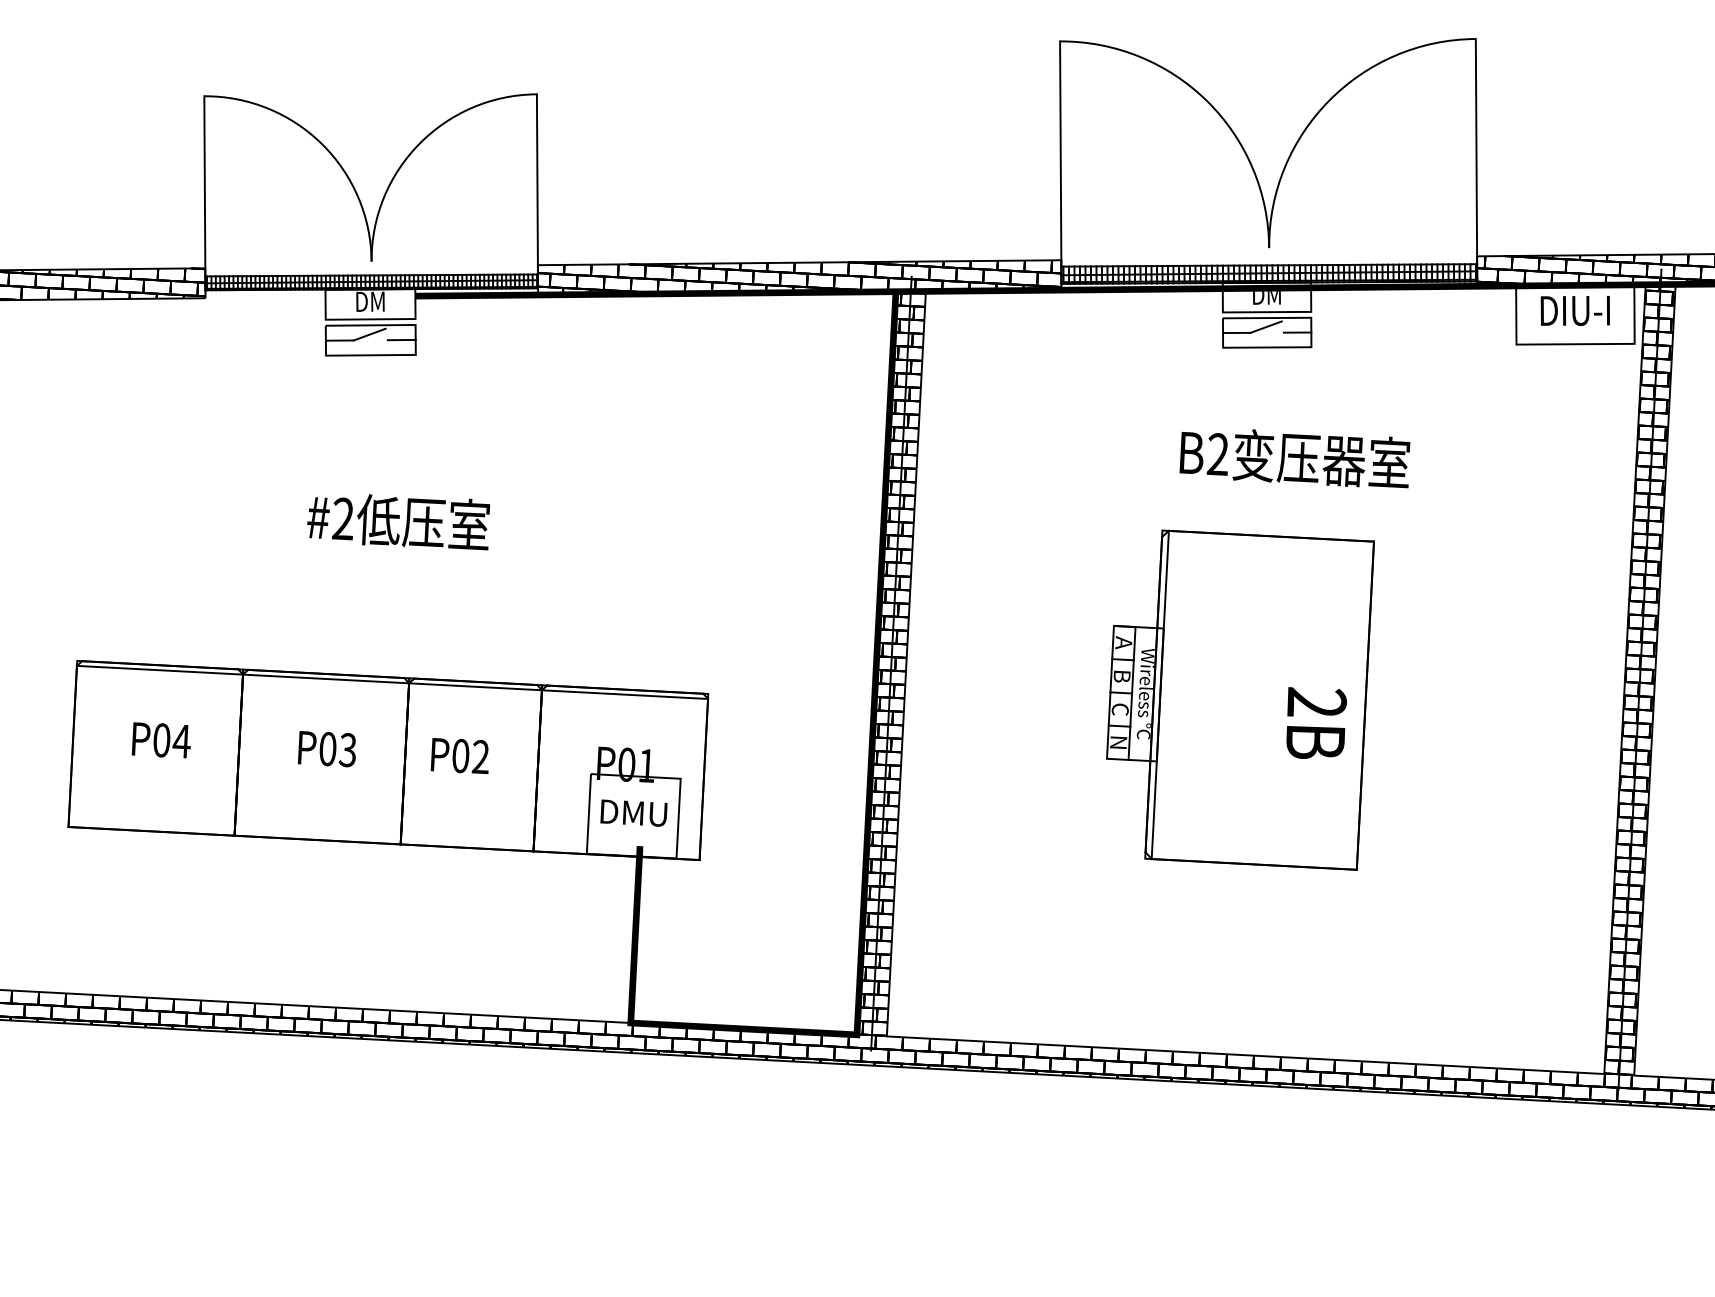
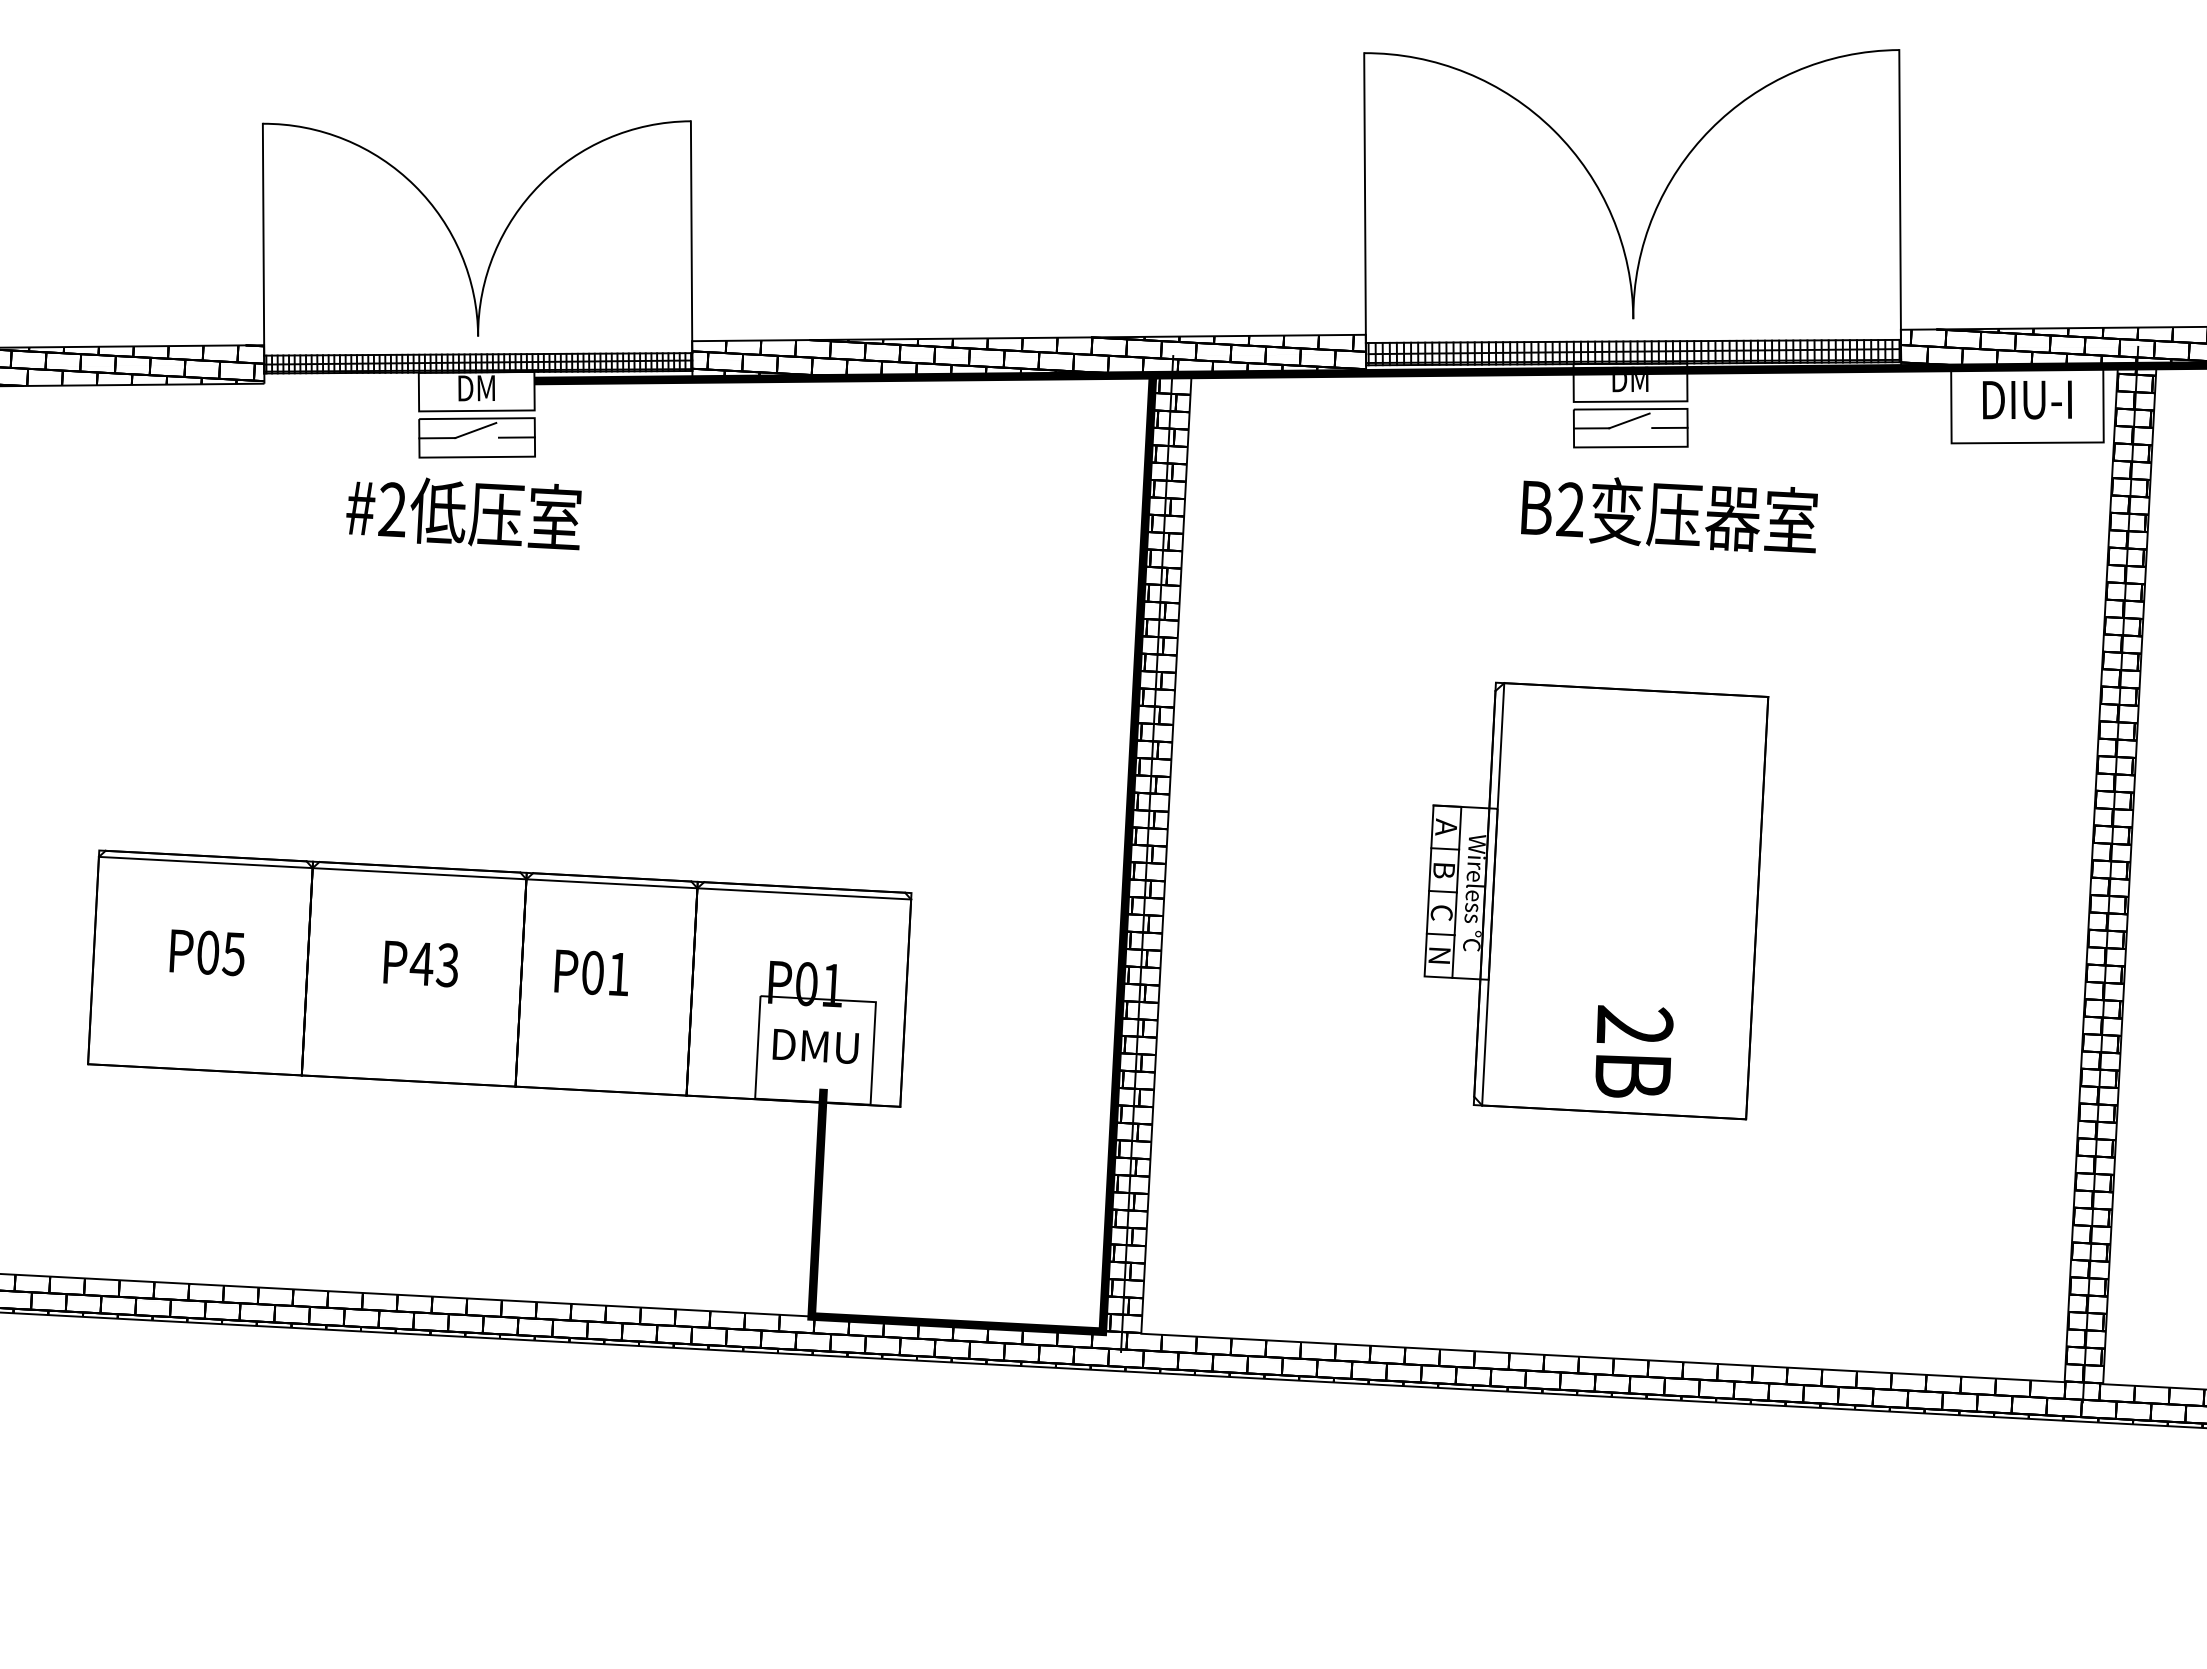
text: (1294, 458) -> (1669, 515), moved
text: (398, 521) -> (463, 513), moved
text: (1316, 723) -> (1634, 1051), moved
text: (181, 741) -> (233, 954), P04 -> P05
text: (327, 748) -> (421, 963), P03 -> P43
text: (479, 757) -> (617, 974), P02 -> P01

